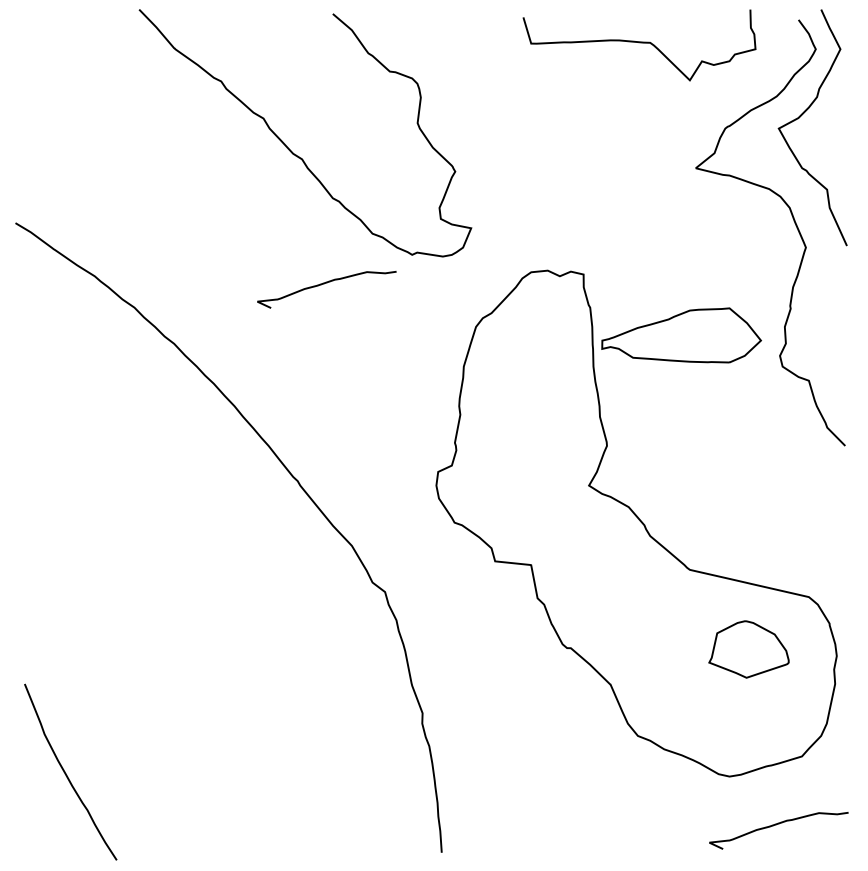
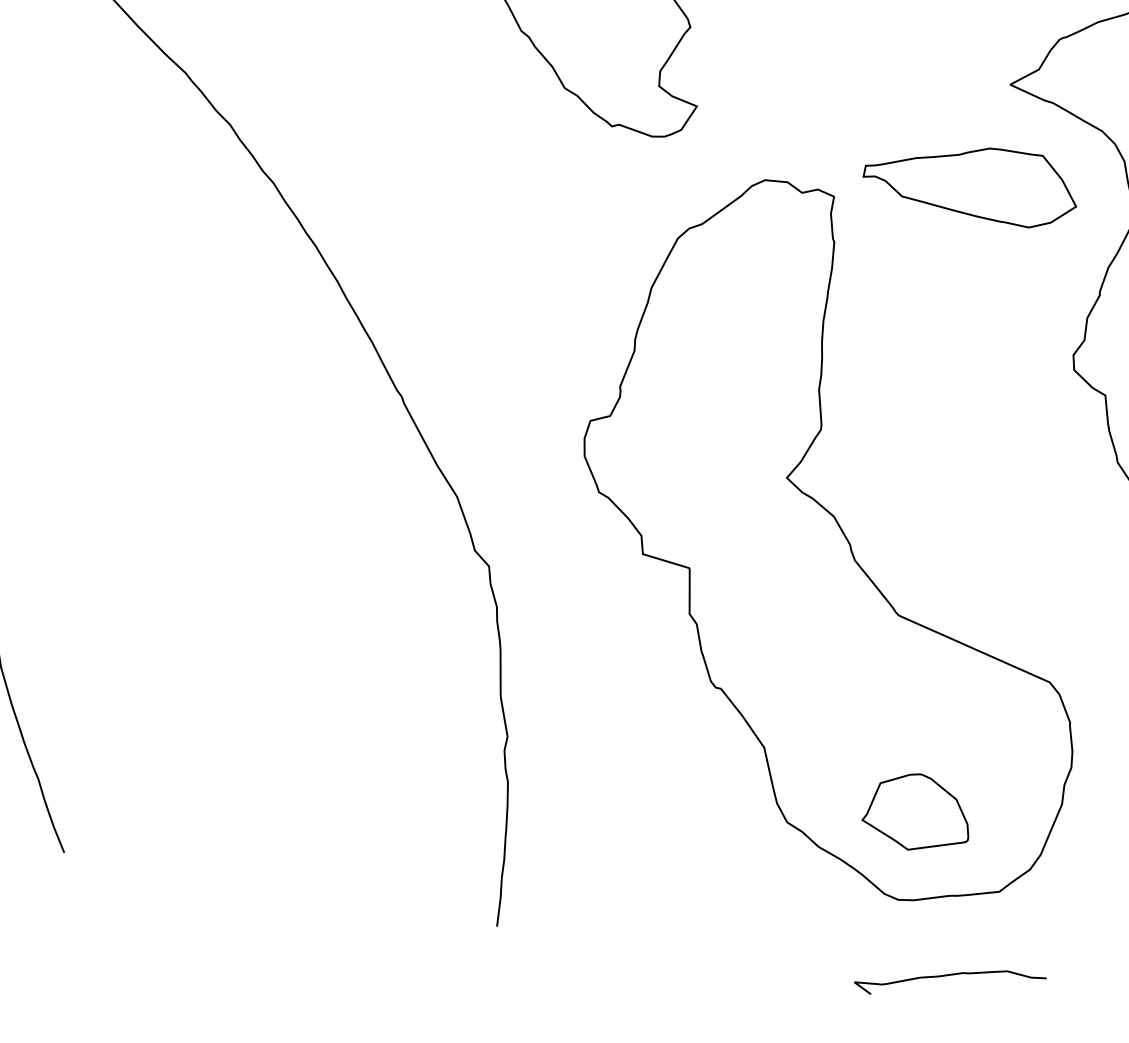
curve: (324, 284) -> (488, 143), removed
part: (681, 335) -> (972, 179), moved
part: (748, 649) -> (917, 812), moved

